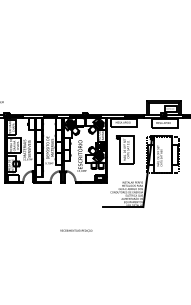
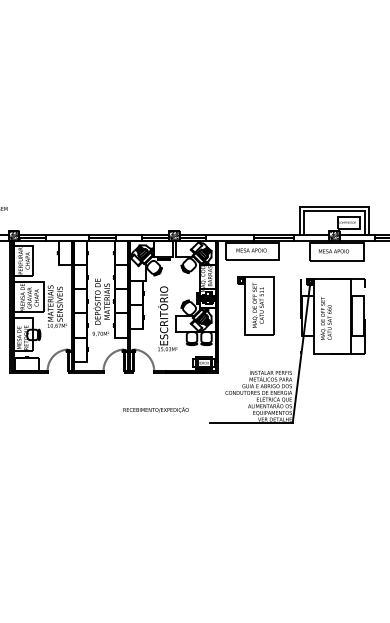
text: (76, 230) -> (156, 409), moved

